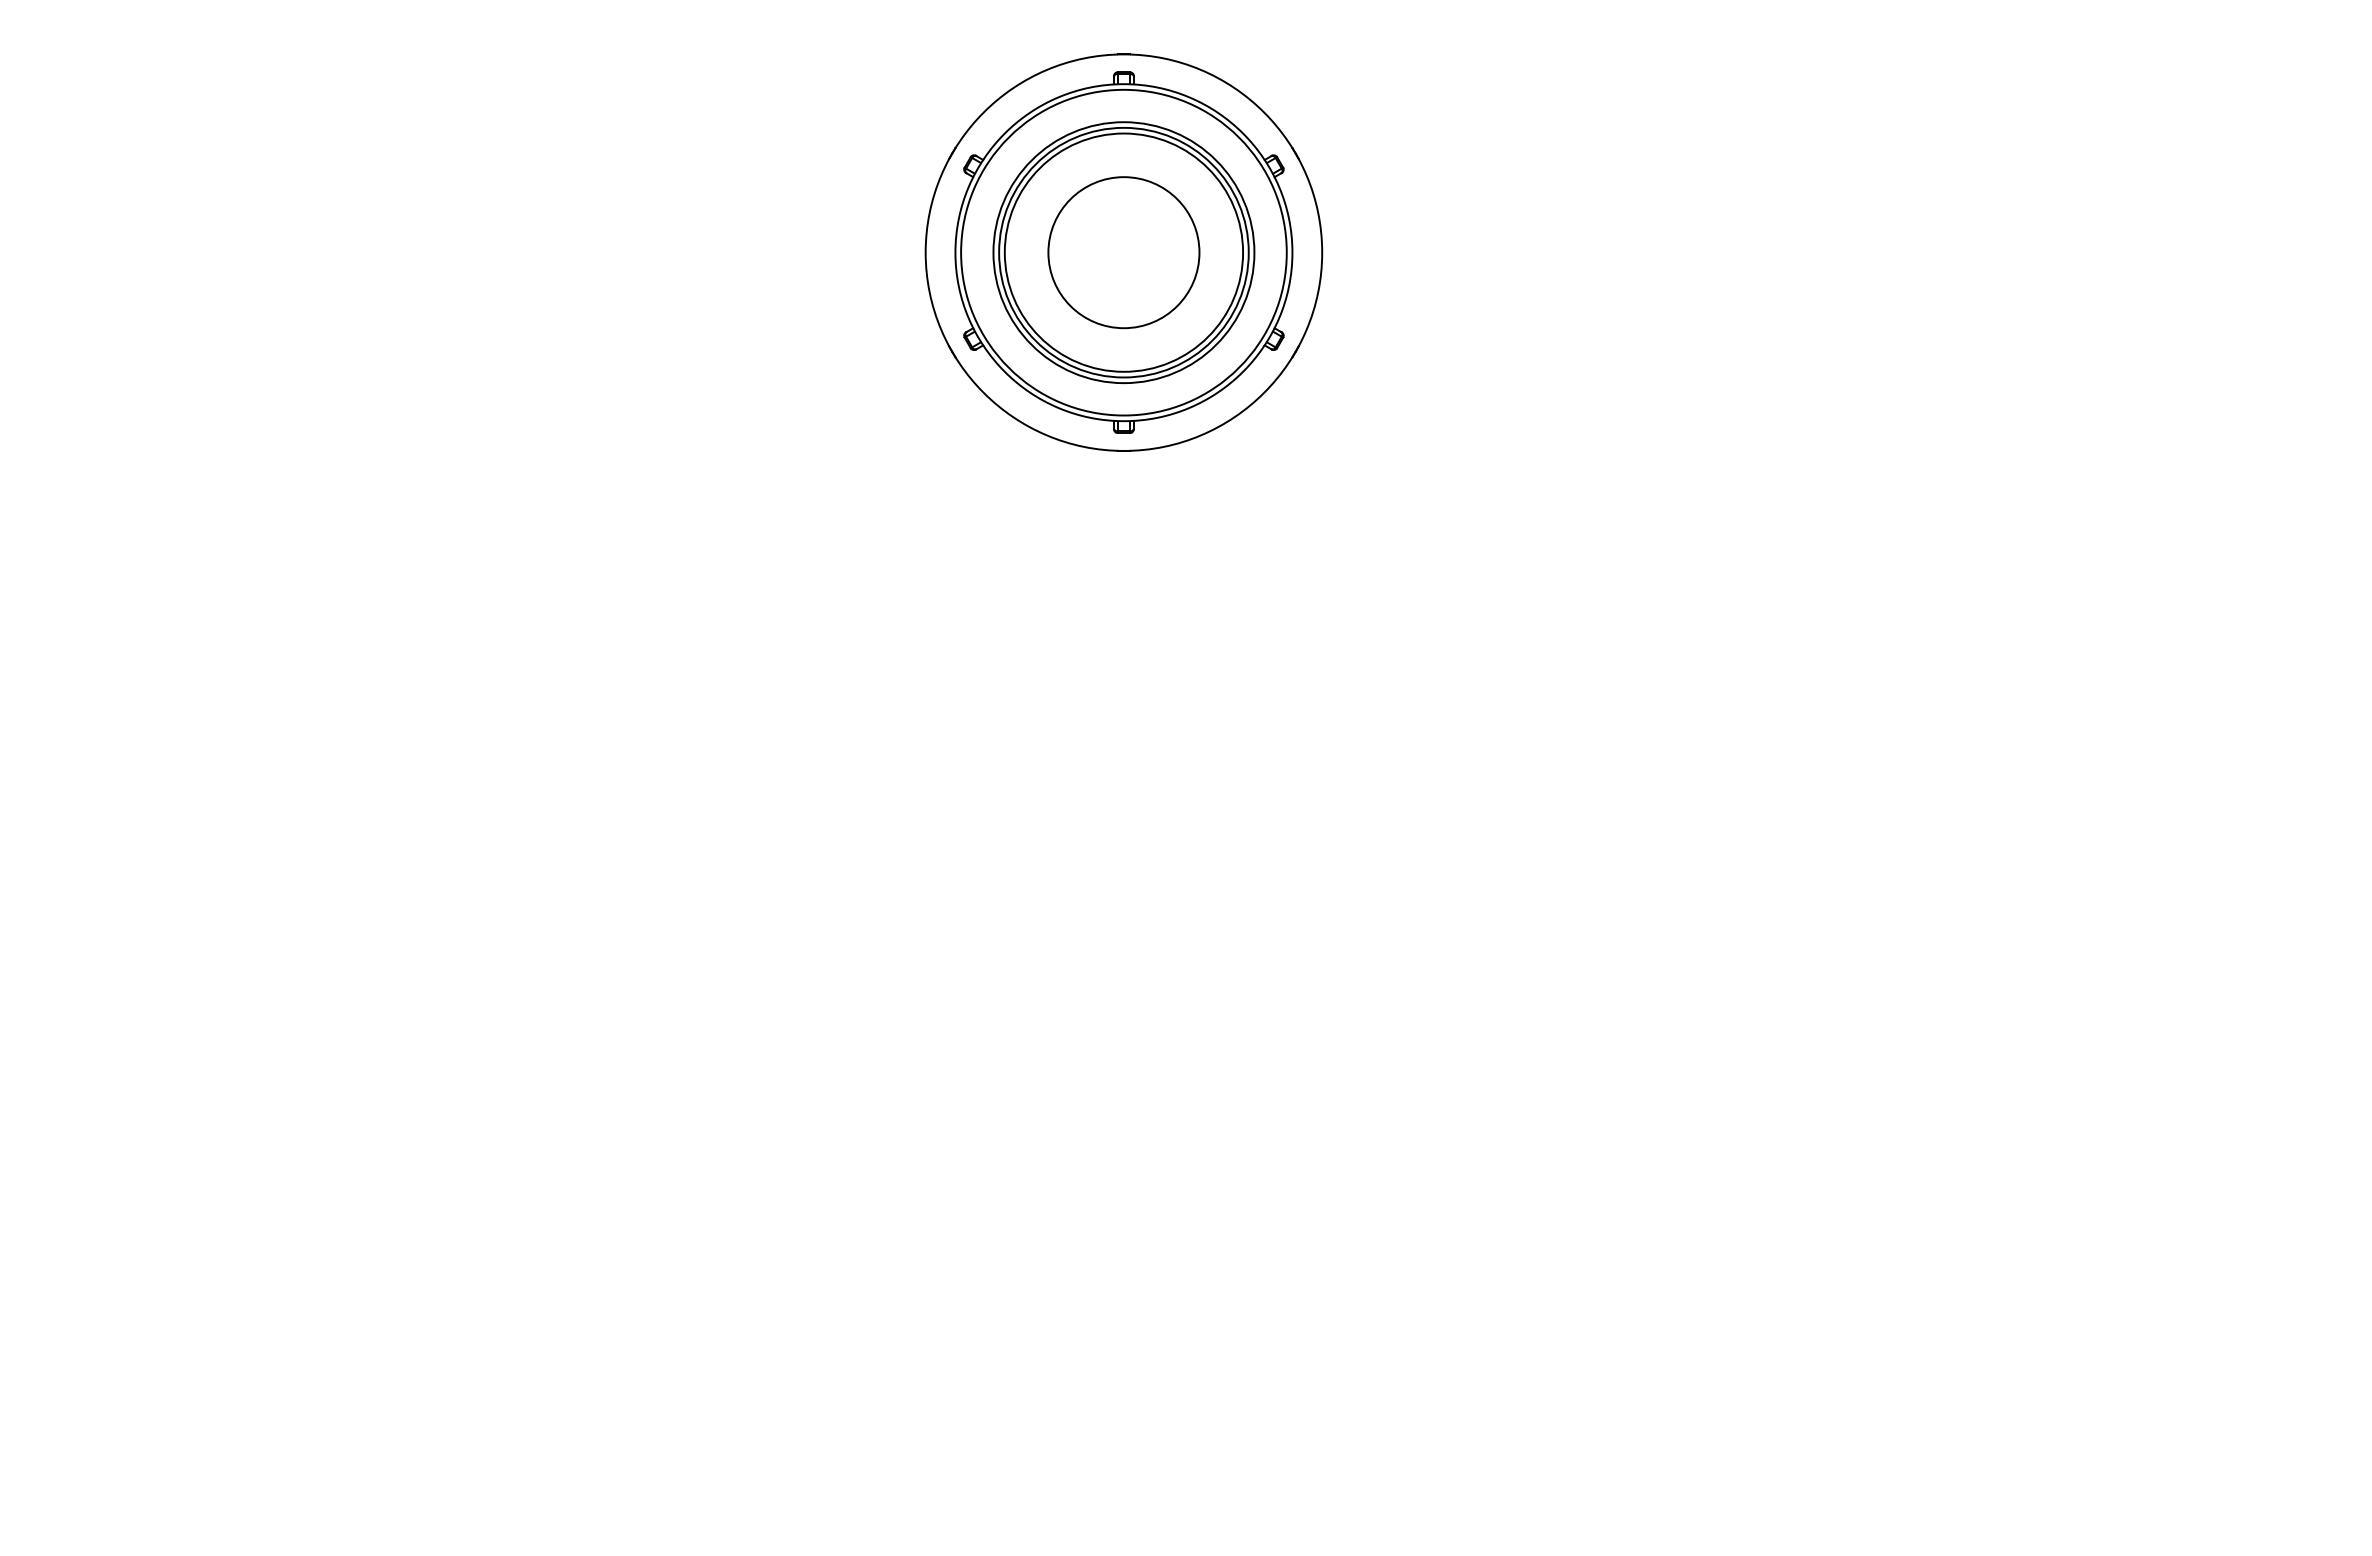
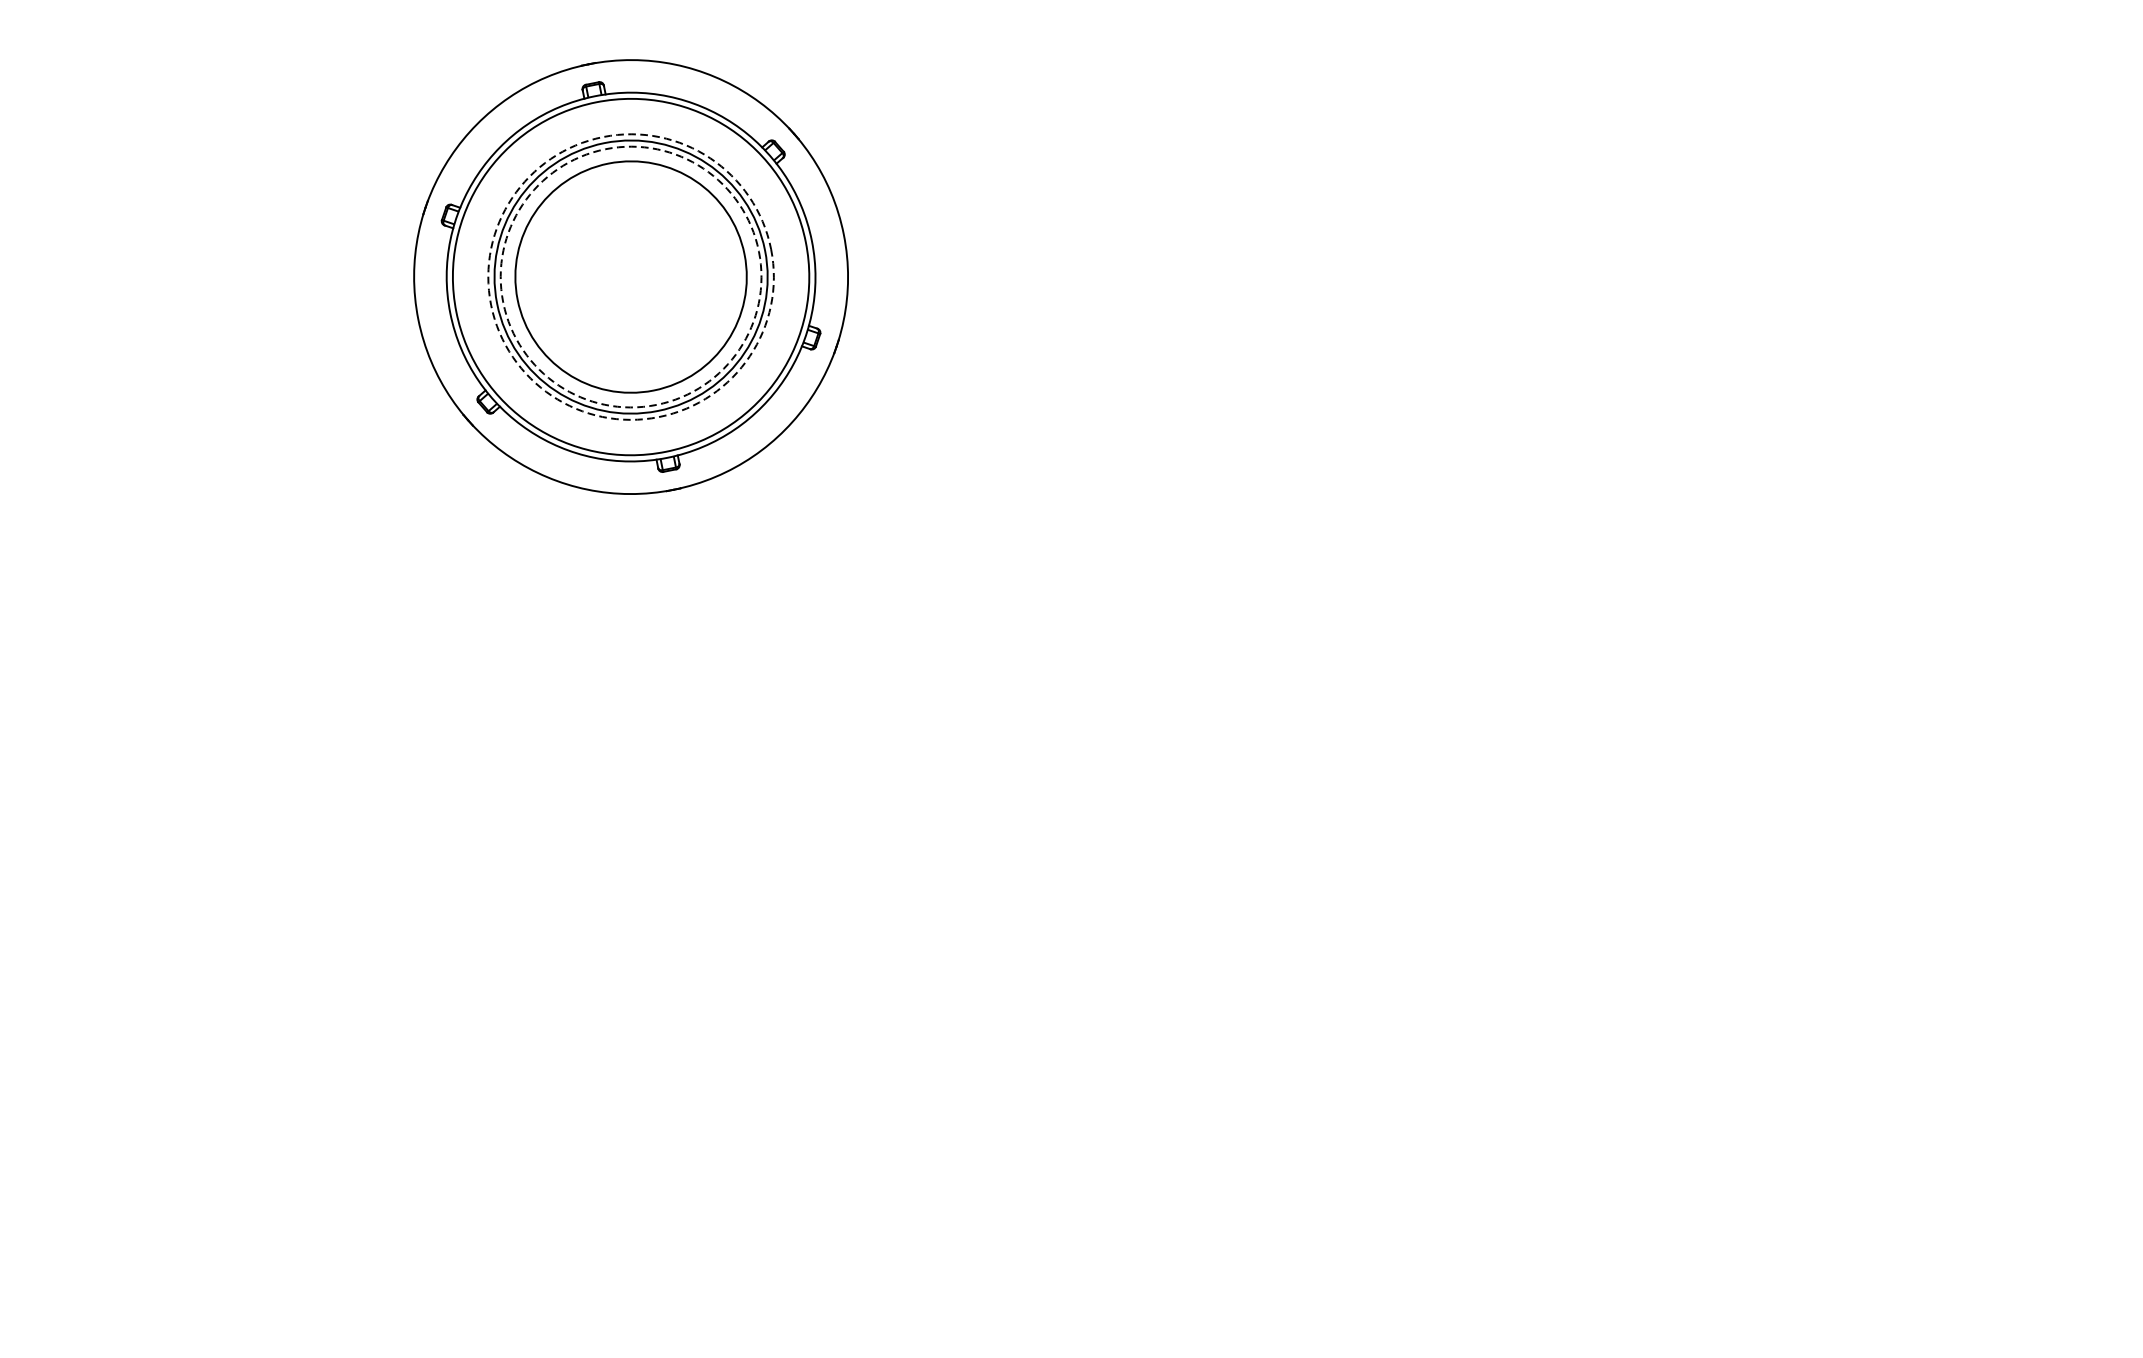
circle: (1123, 252) -> (630, 276), size x1.4
circle: (1123, 252) -> (630, 276), solid -> dashed
circle: (1123, 252) -> (630, 276), solid -> dashed

